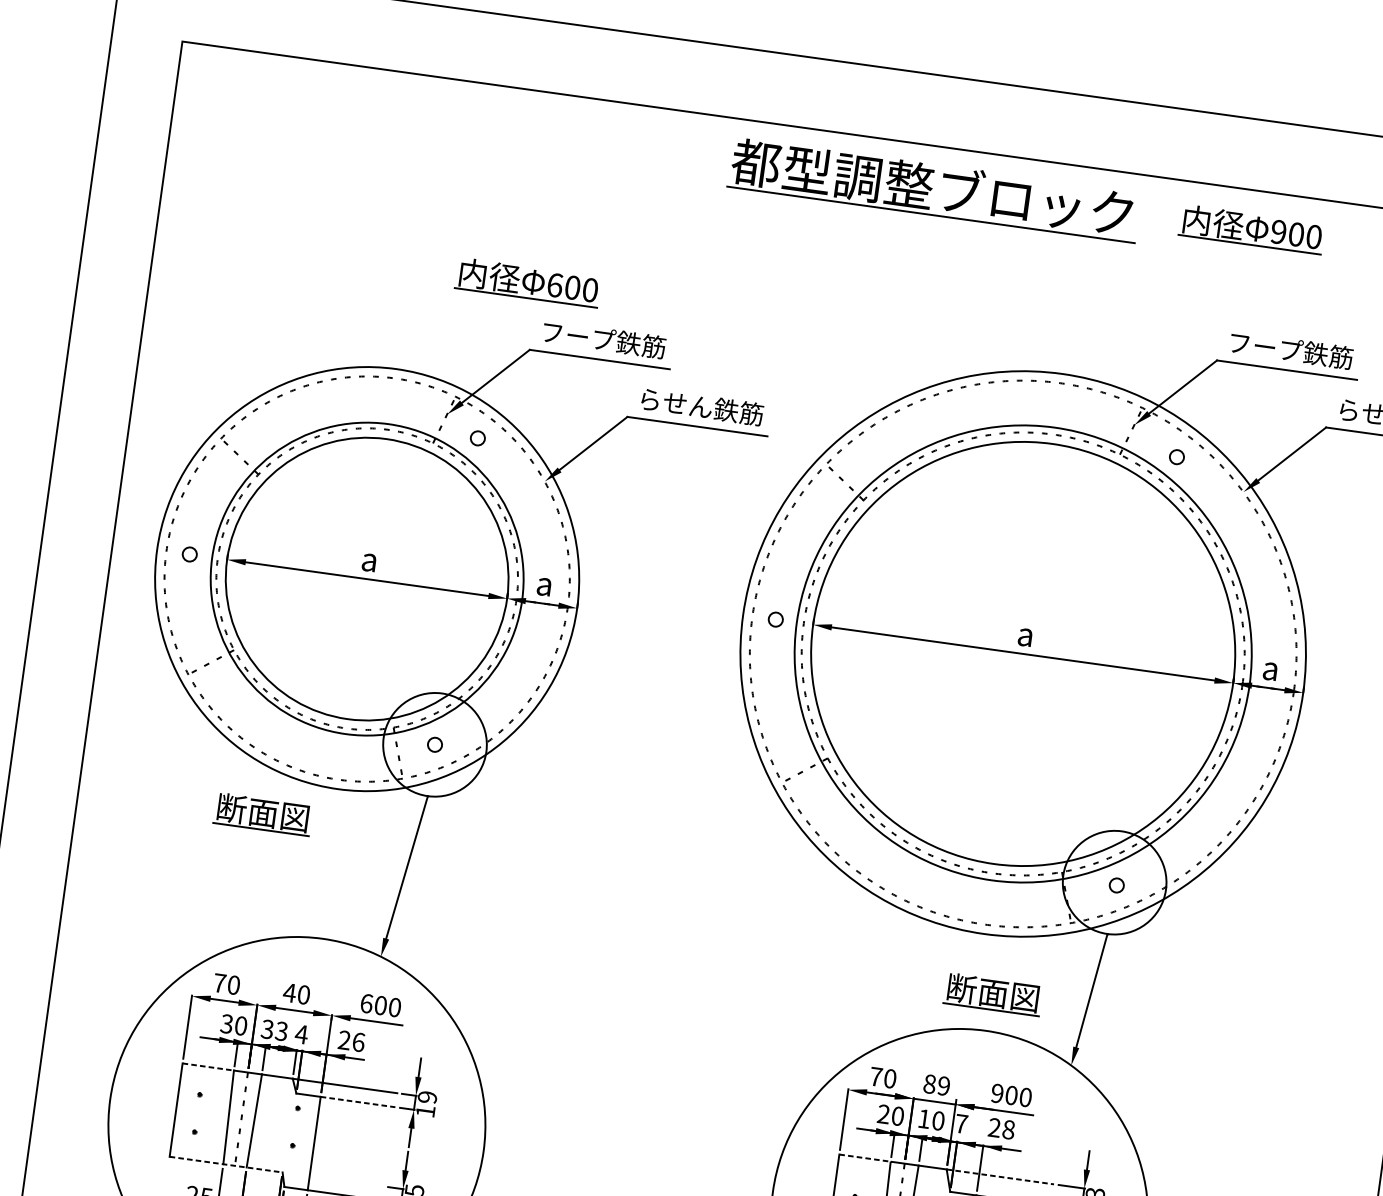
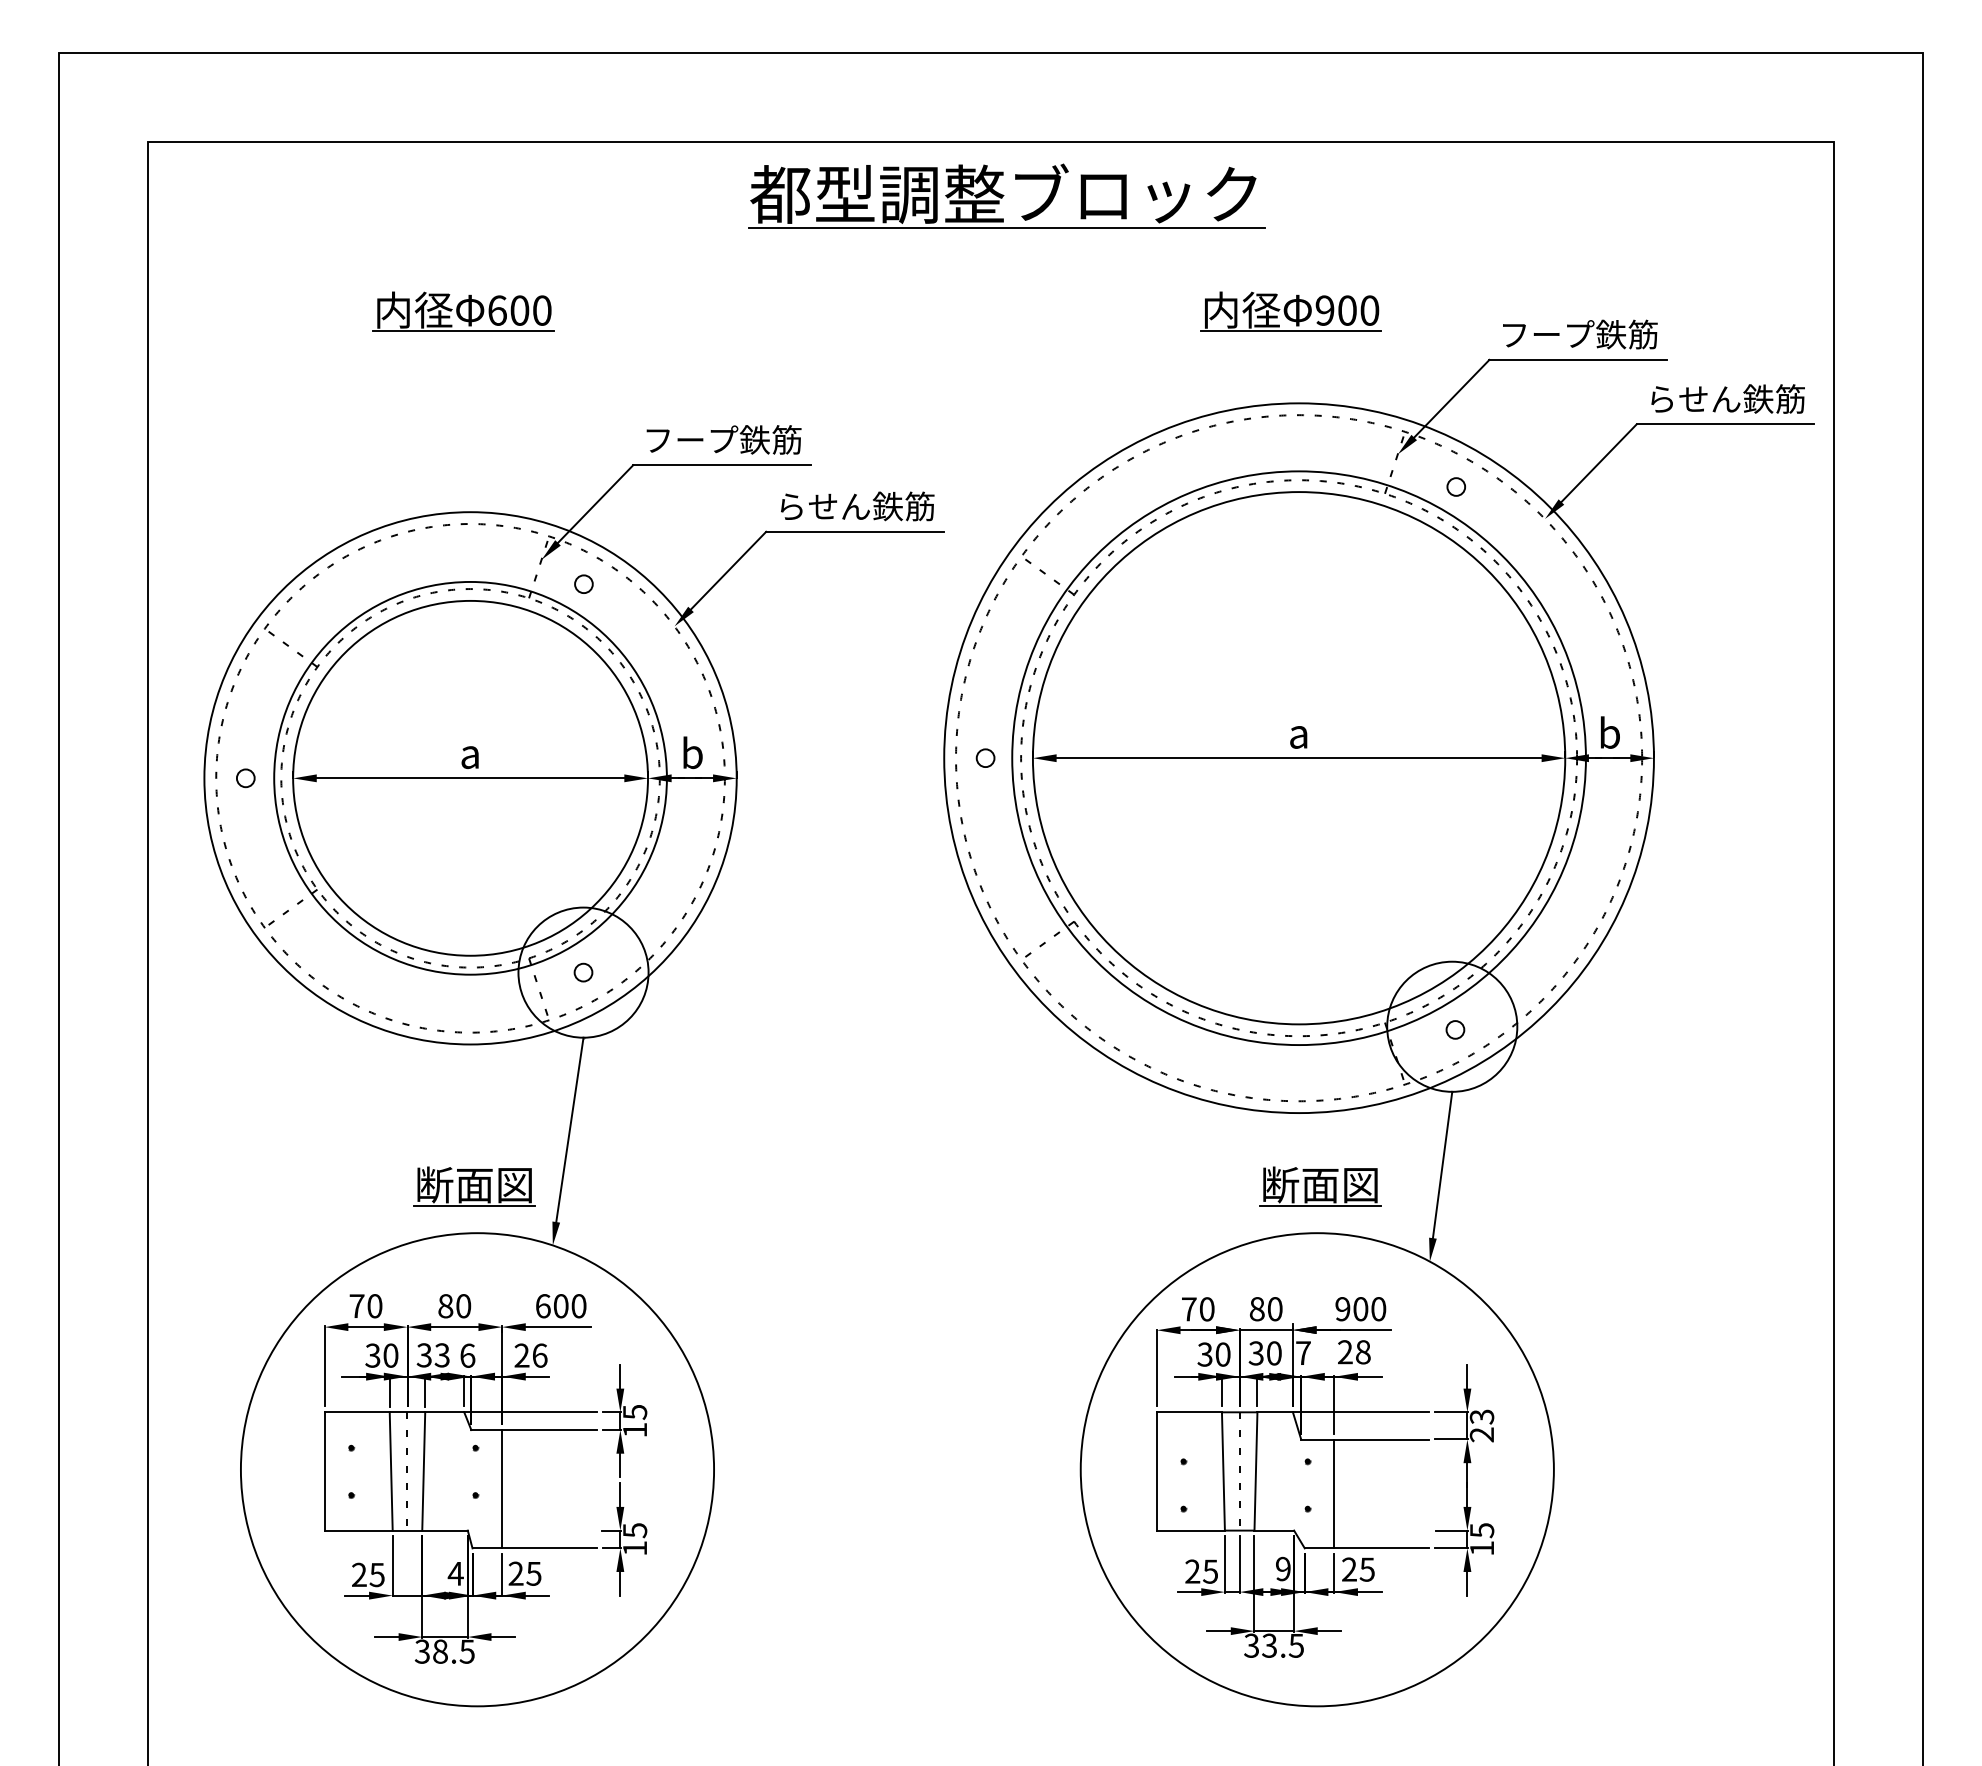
part: (934, 189) -> (1006, 195), moved
part: (1251, 229) -> (1290, 311), moved
part: (528, 282) -> (463, 311), moved
text: (545, 583) -> (692, 752), a -> b
text: (1270, 667) -> (1609, 732), a -> b
part: (262, 814) -> (474, 1186), moved
text: (289, 993) -> (445, 1306), 40 -> 80
text: (301, 1034) -> (467, 1355), 4 -> 6
line: (208, 1067) -> (357, 1412), dashed -> solid
text: (943, 1086) -> (1274, 1309), 89 -> 80
text: (427, 1097) -> (634, 1412), 19 -> 15
line: (358, 1102) -> (549, 1430), dashed -> solid
text: (883, 1114) -> (1204, 1354), 20 -> 30
text: (923, 1118) -> (1255, 1353), 10 -> 30
line: (865, 1158) -> (1189, 1412), dashed -> solid
line: (226, 1164) -> (396, 1530), dashed -> solid
line: (1000, 1177) -> (1361, 1412), dashed -> solid

